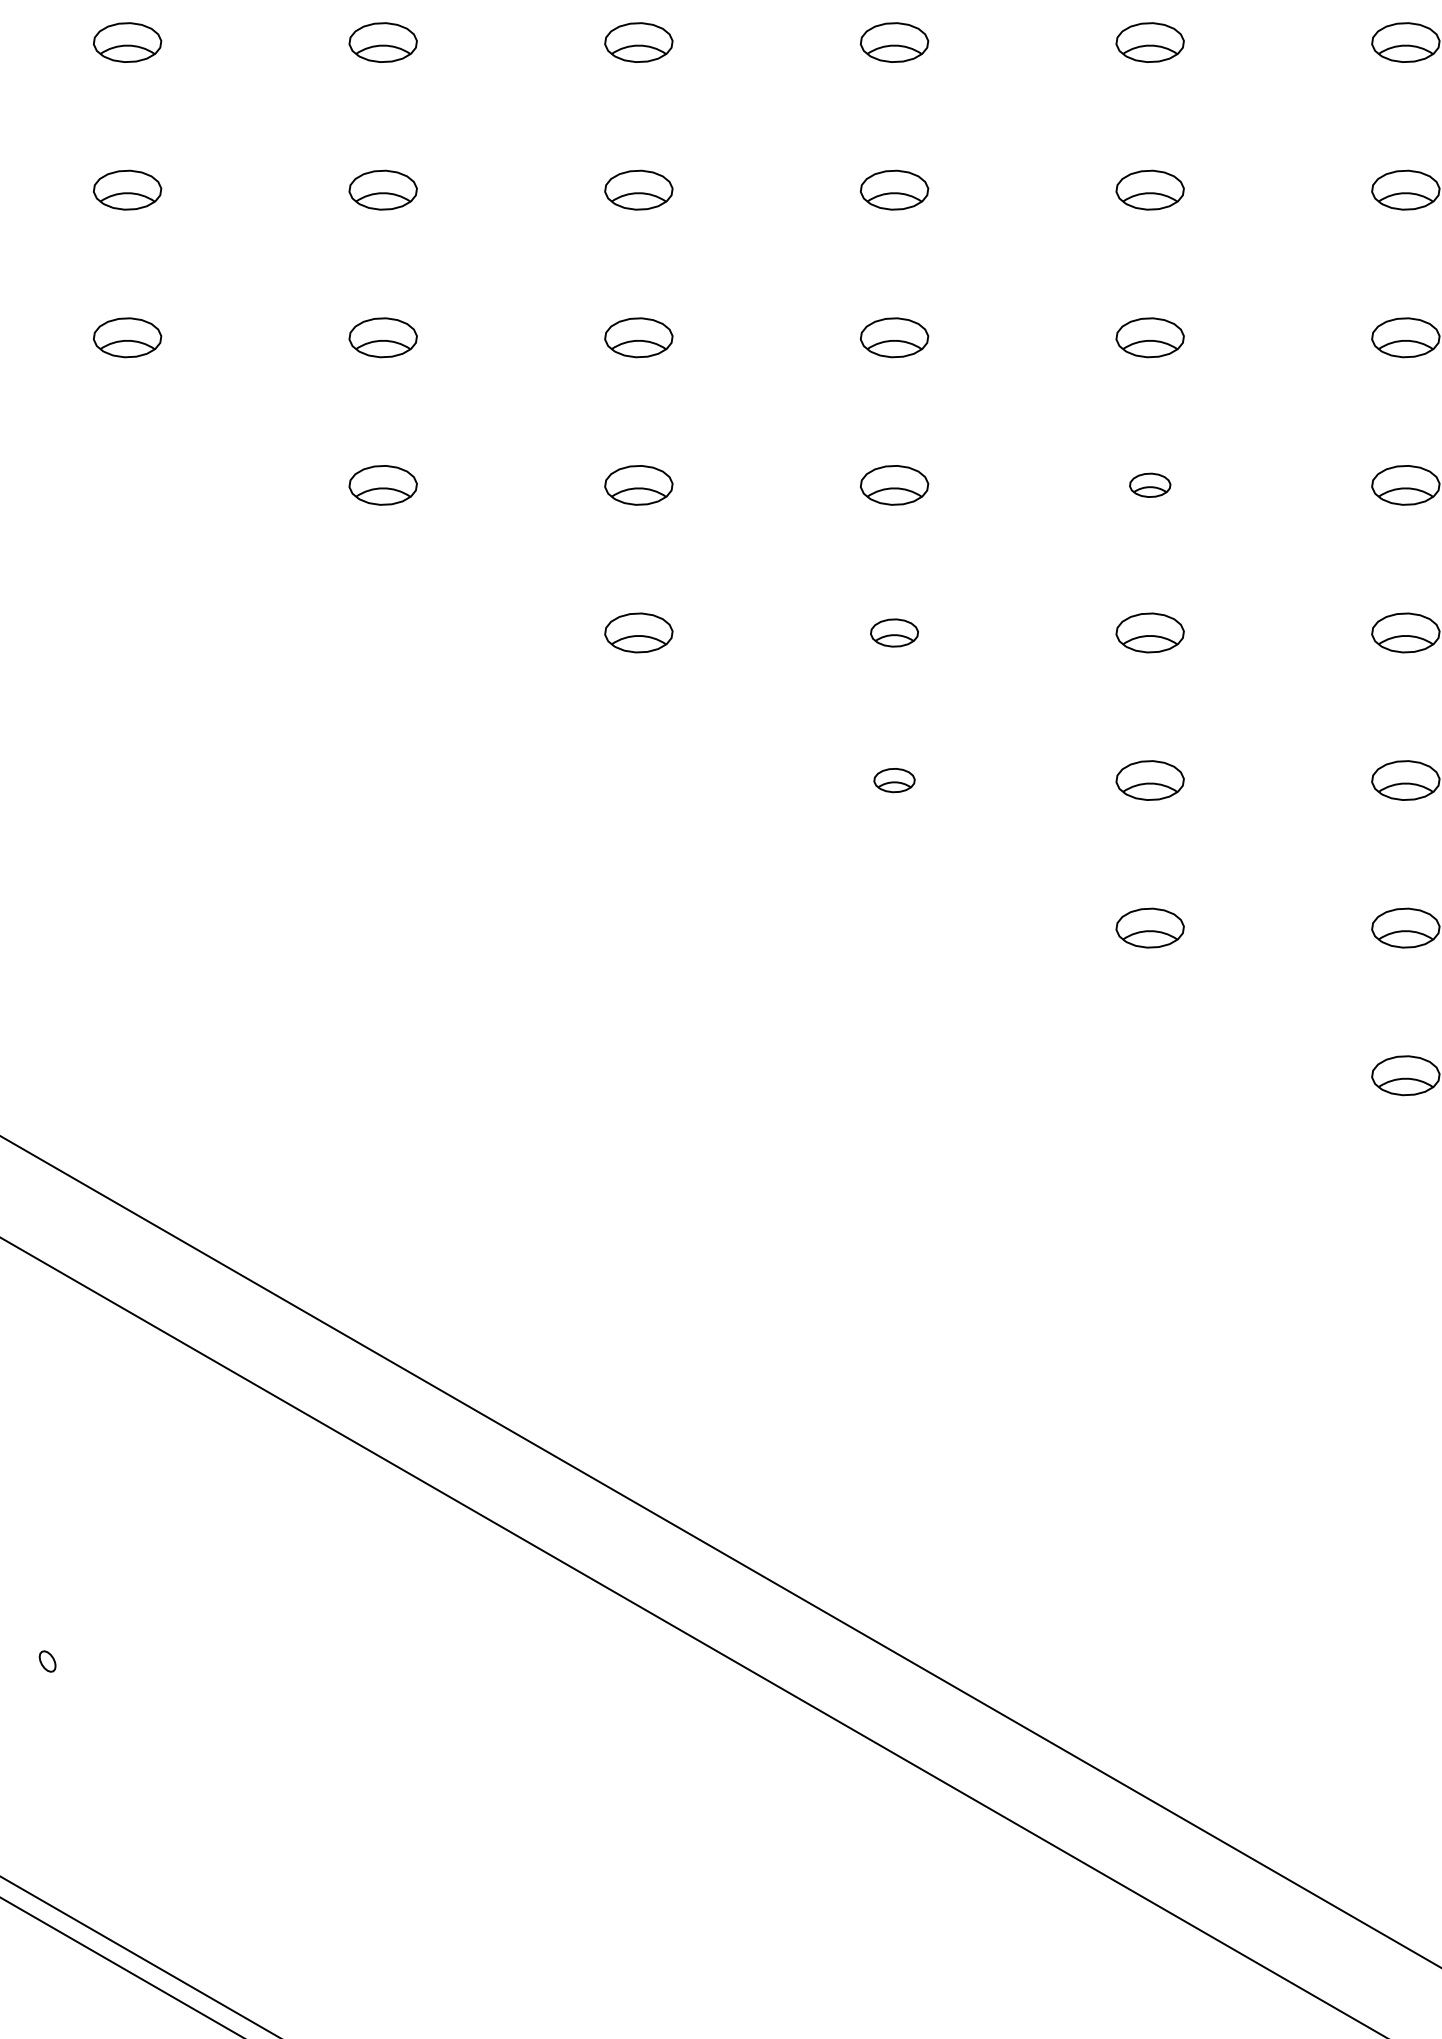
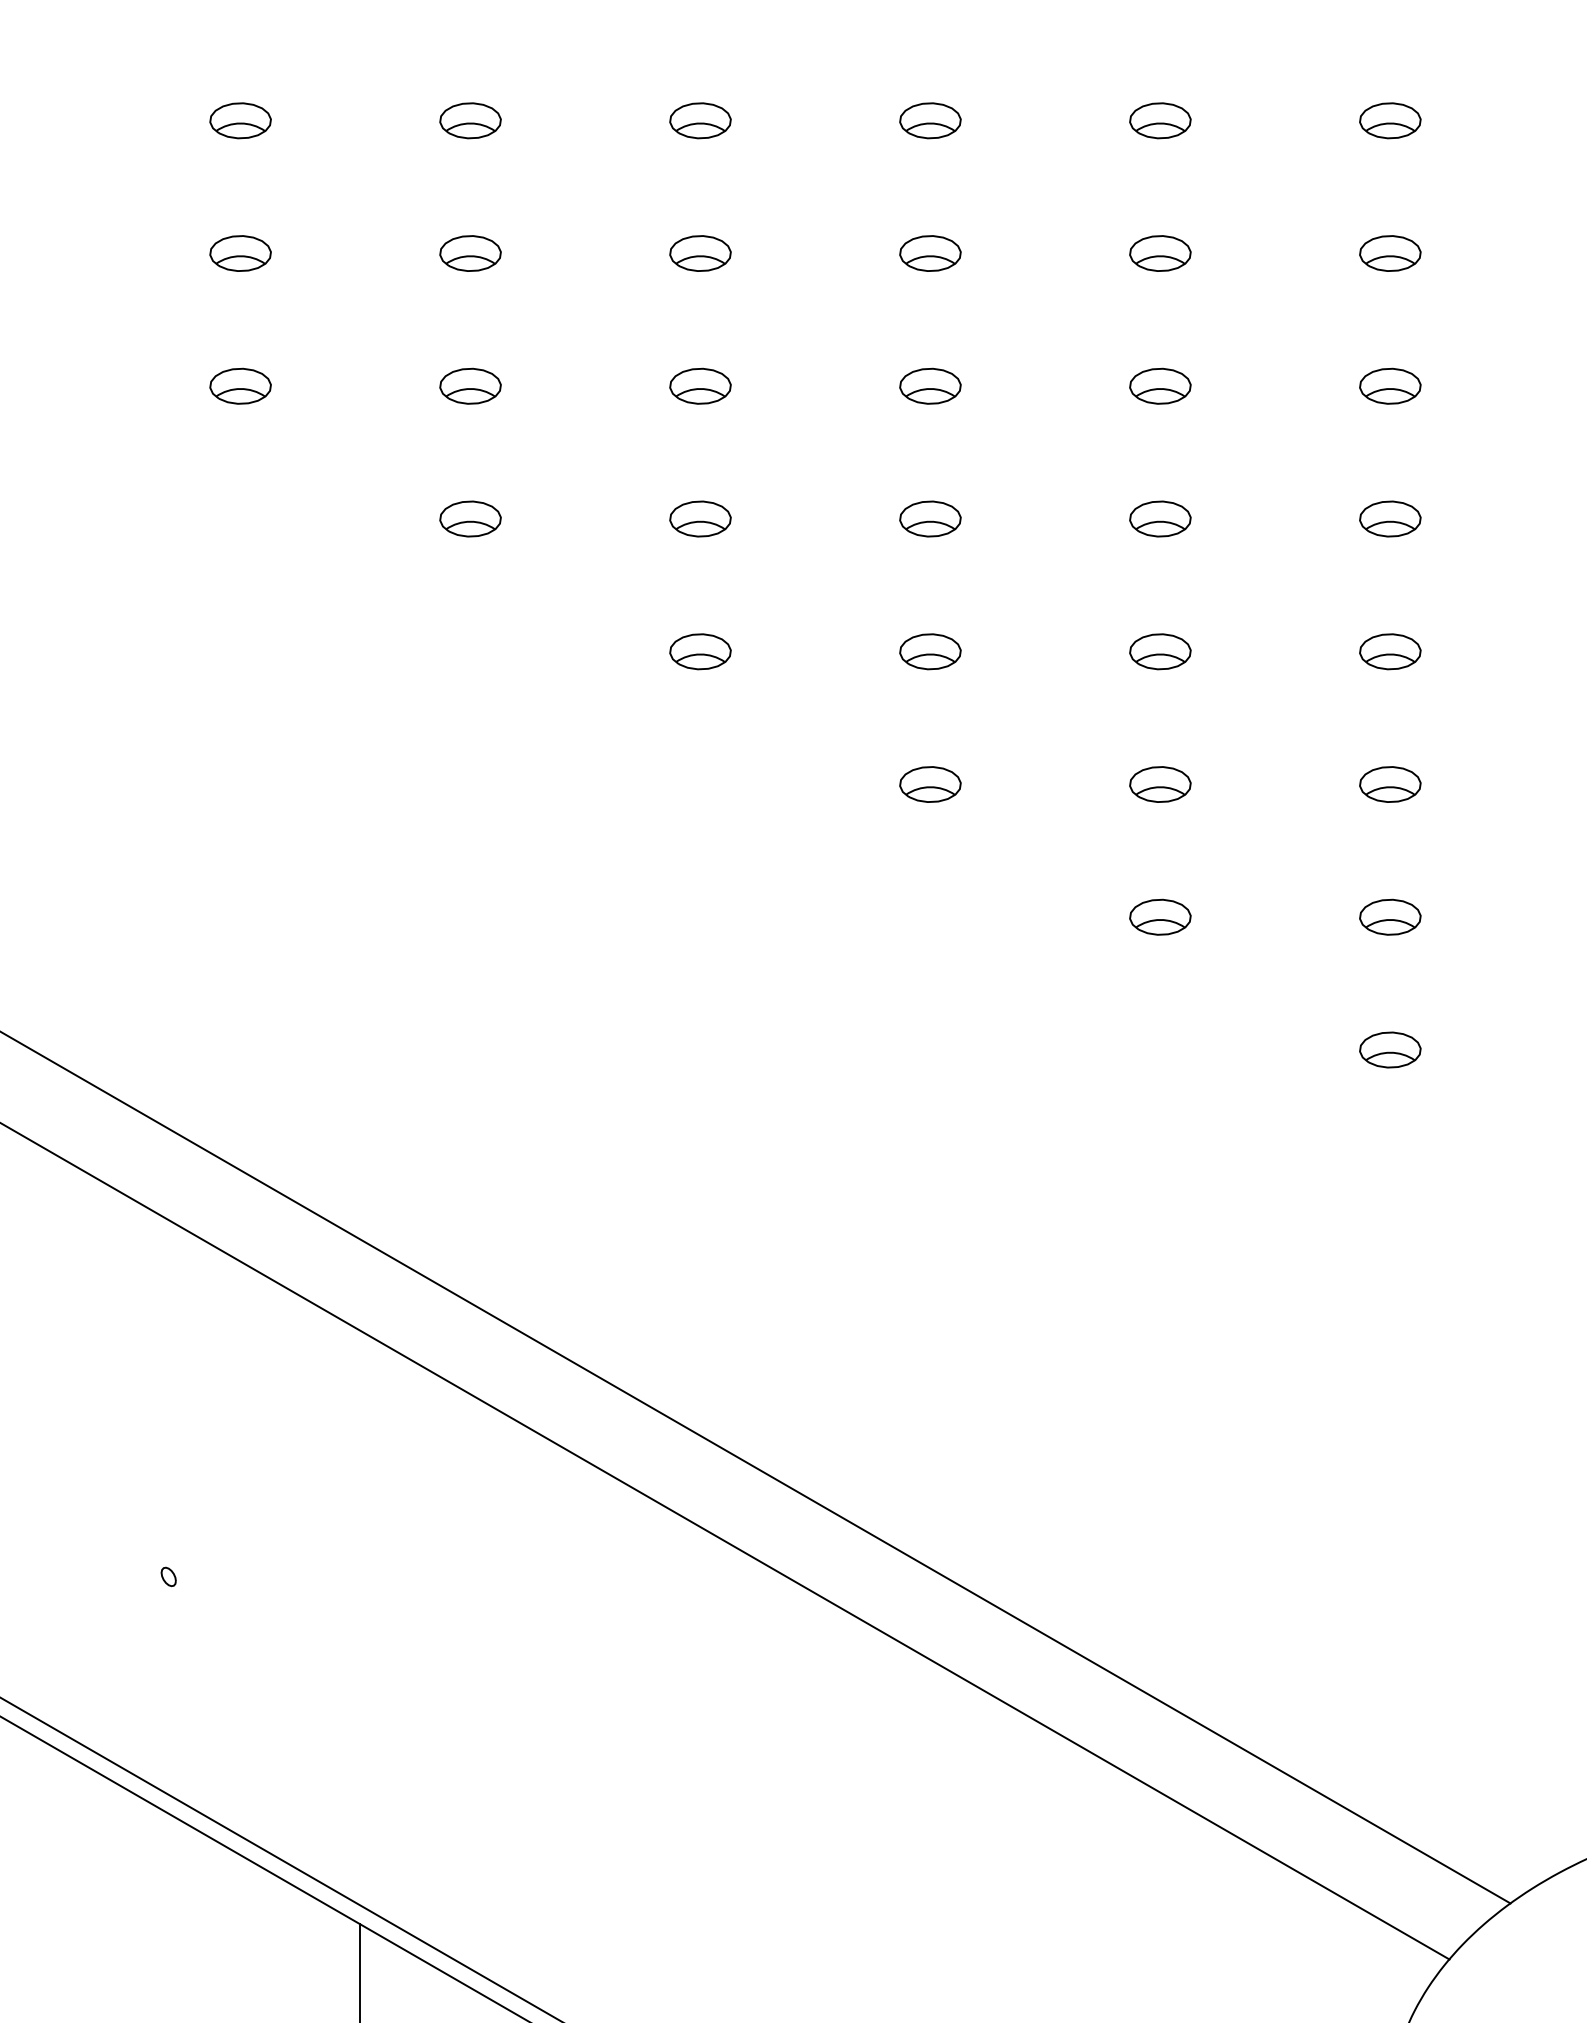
part: (1150, 484) -> (1160, 518), size x1.67
part: (894, 632) -> (930, 651), size x1.43
part: (894, 780) -> (930, 784), size x1.67

